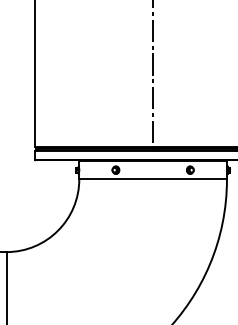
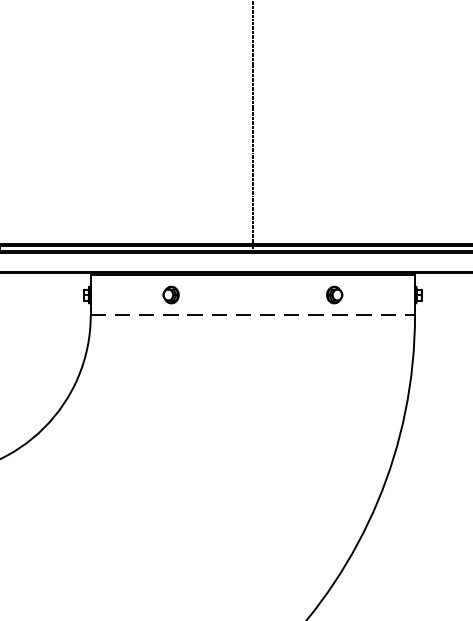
line: (153, 179) -> (253, 315), solid -> dashed

